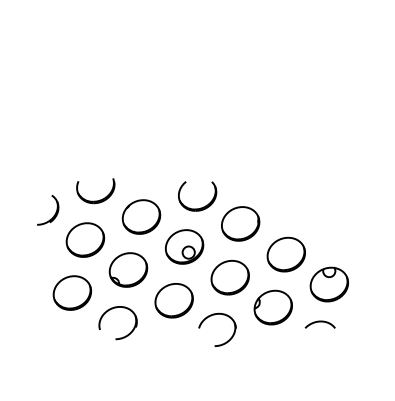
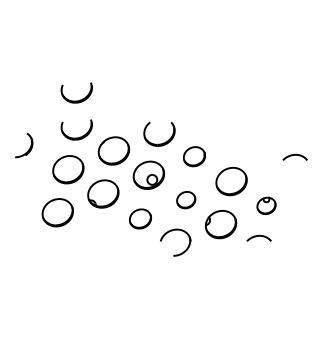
part: (95, 154) -> (76, 100), added
part: (48, 210) -> (24, 145), moved
curve: (363, 222) -> (294, 155), added
part: (240, 223) -> (194, 156), size x0.7
part: (230, 276) -> (186, 199), size x0.6
part: (329, 284) -> (266, 205), size x0.6
part: (174, 300) -> (140, 218), size x0.7
part: (126, 334) -> (101, 246), removed

